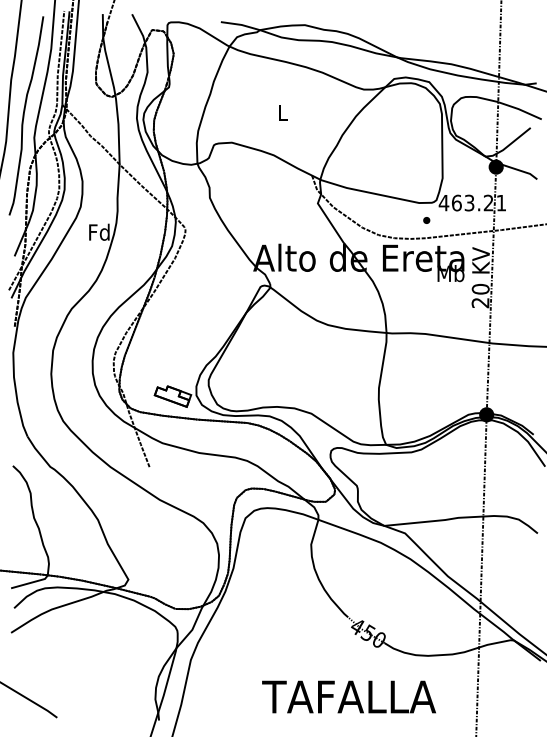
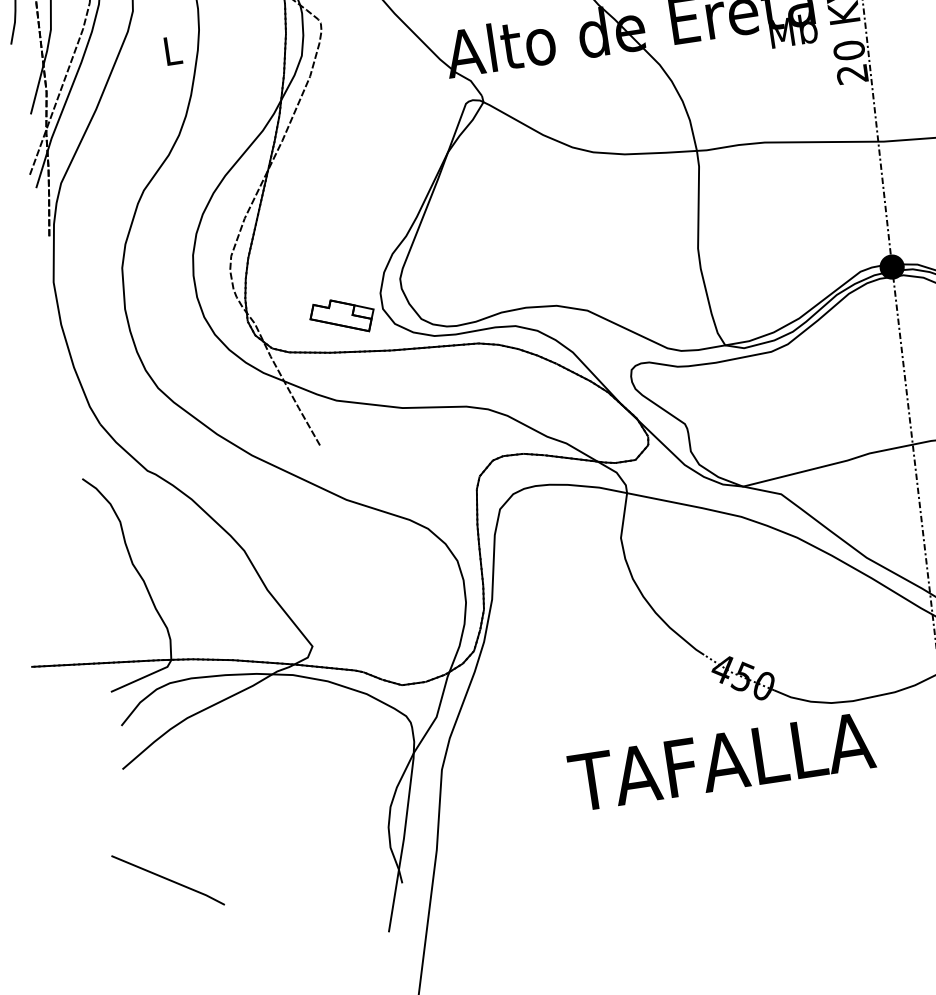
text: (99, 231) -> (171, 49), Fd -> L
text: (348, 696) -> (720, 761), moved

